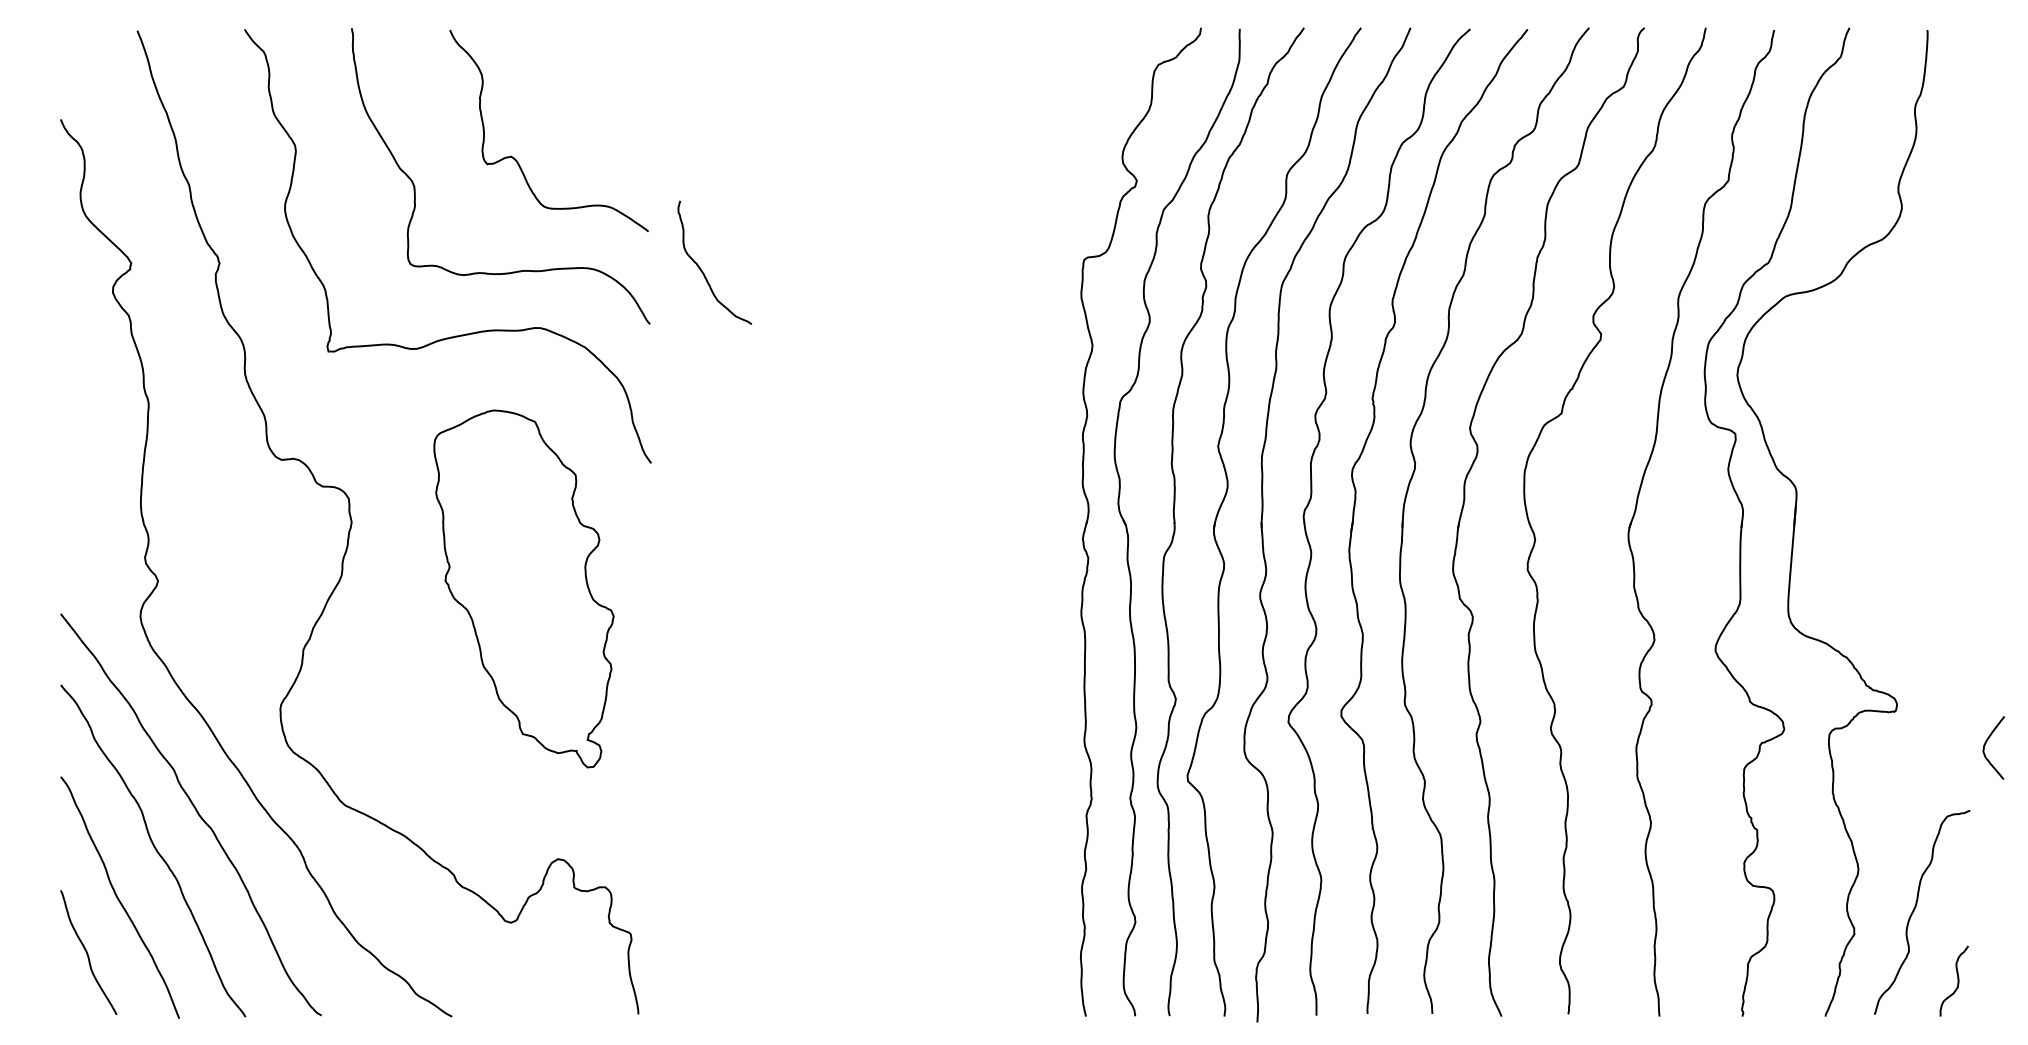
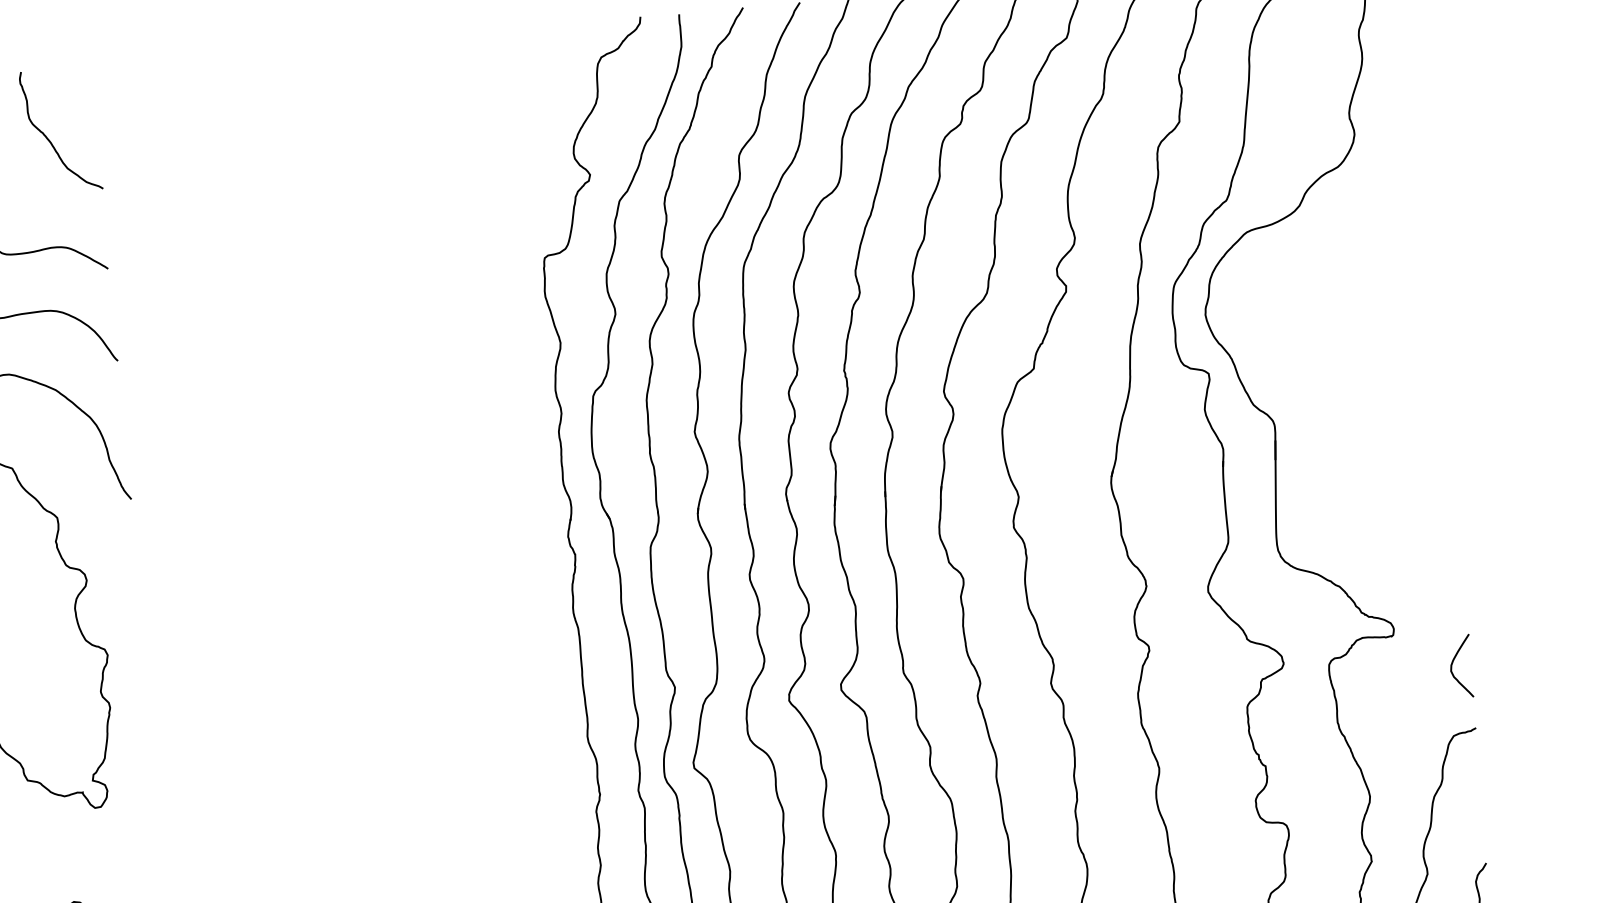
curve: (703, 271) -> (50, 140), moved
curve: (1986, 743) -> (1453, 662), moved

